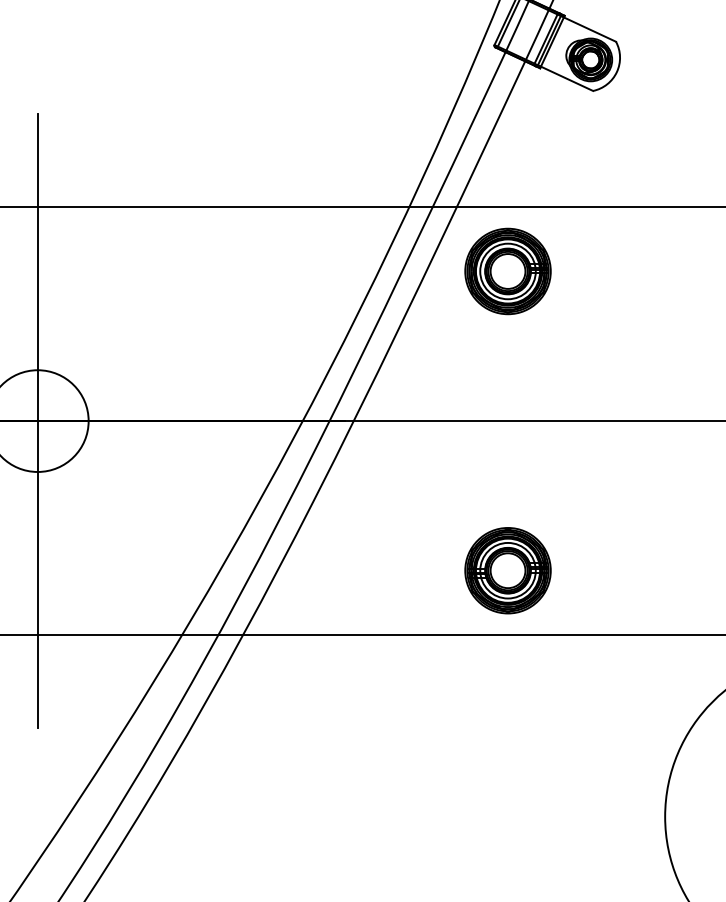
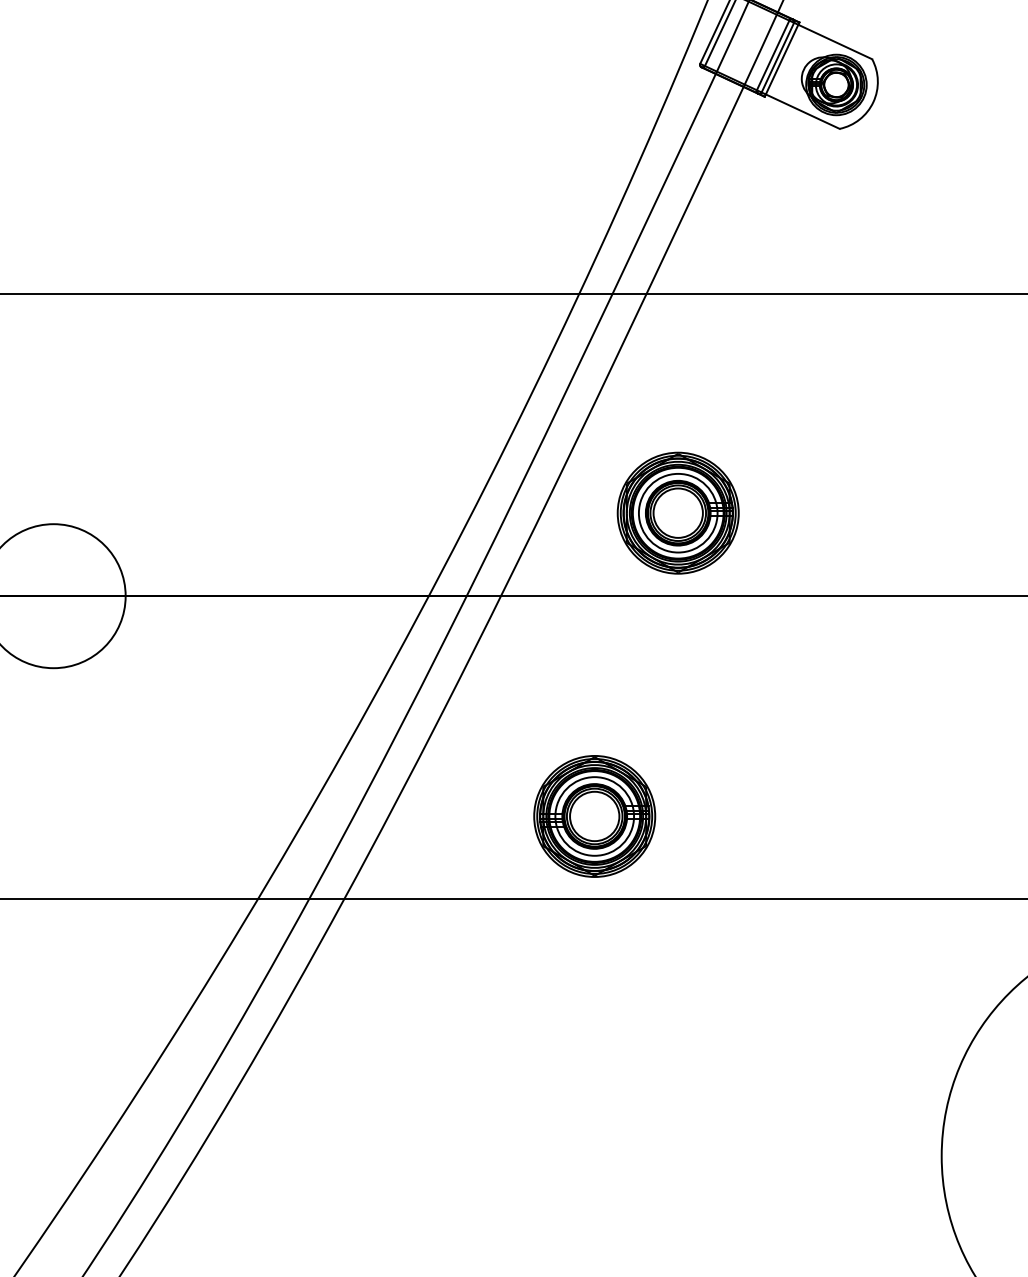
part: (507, 271) -> (677, 513), moved
line: (37, 420) -> (53, 595), removed
part: (507, 570) -> (593, 816), moved

